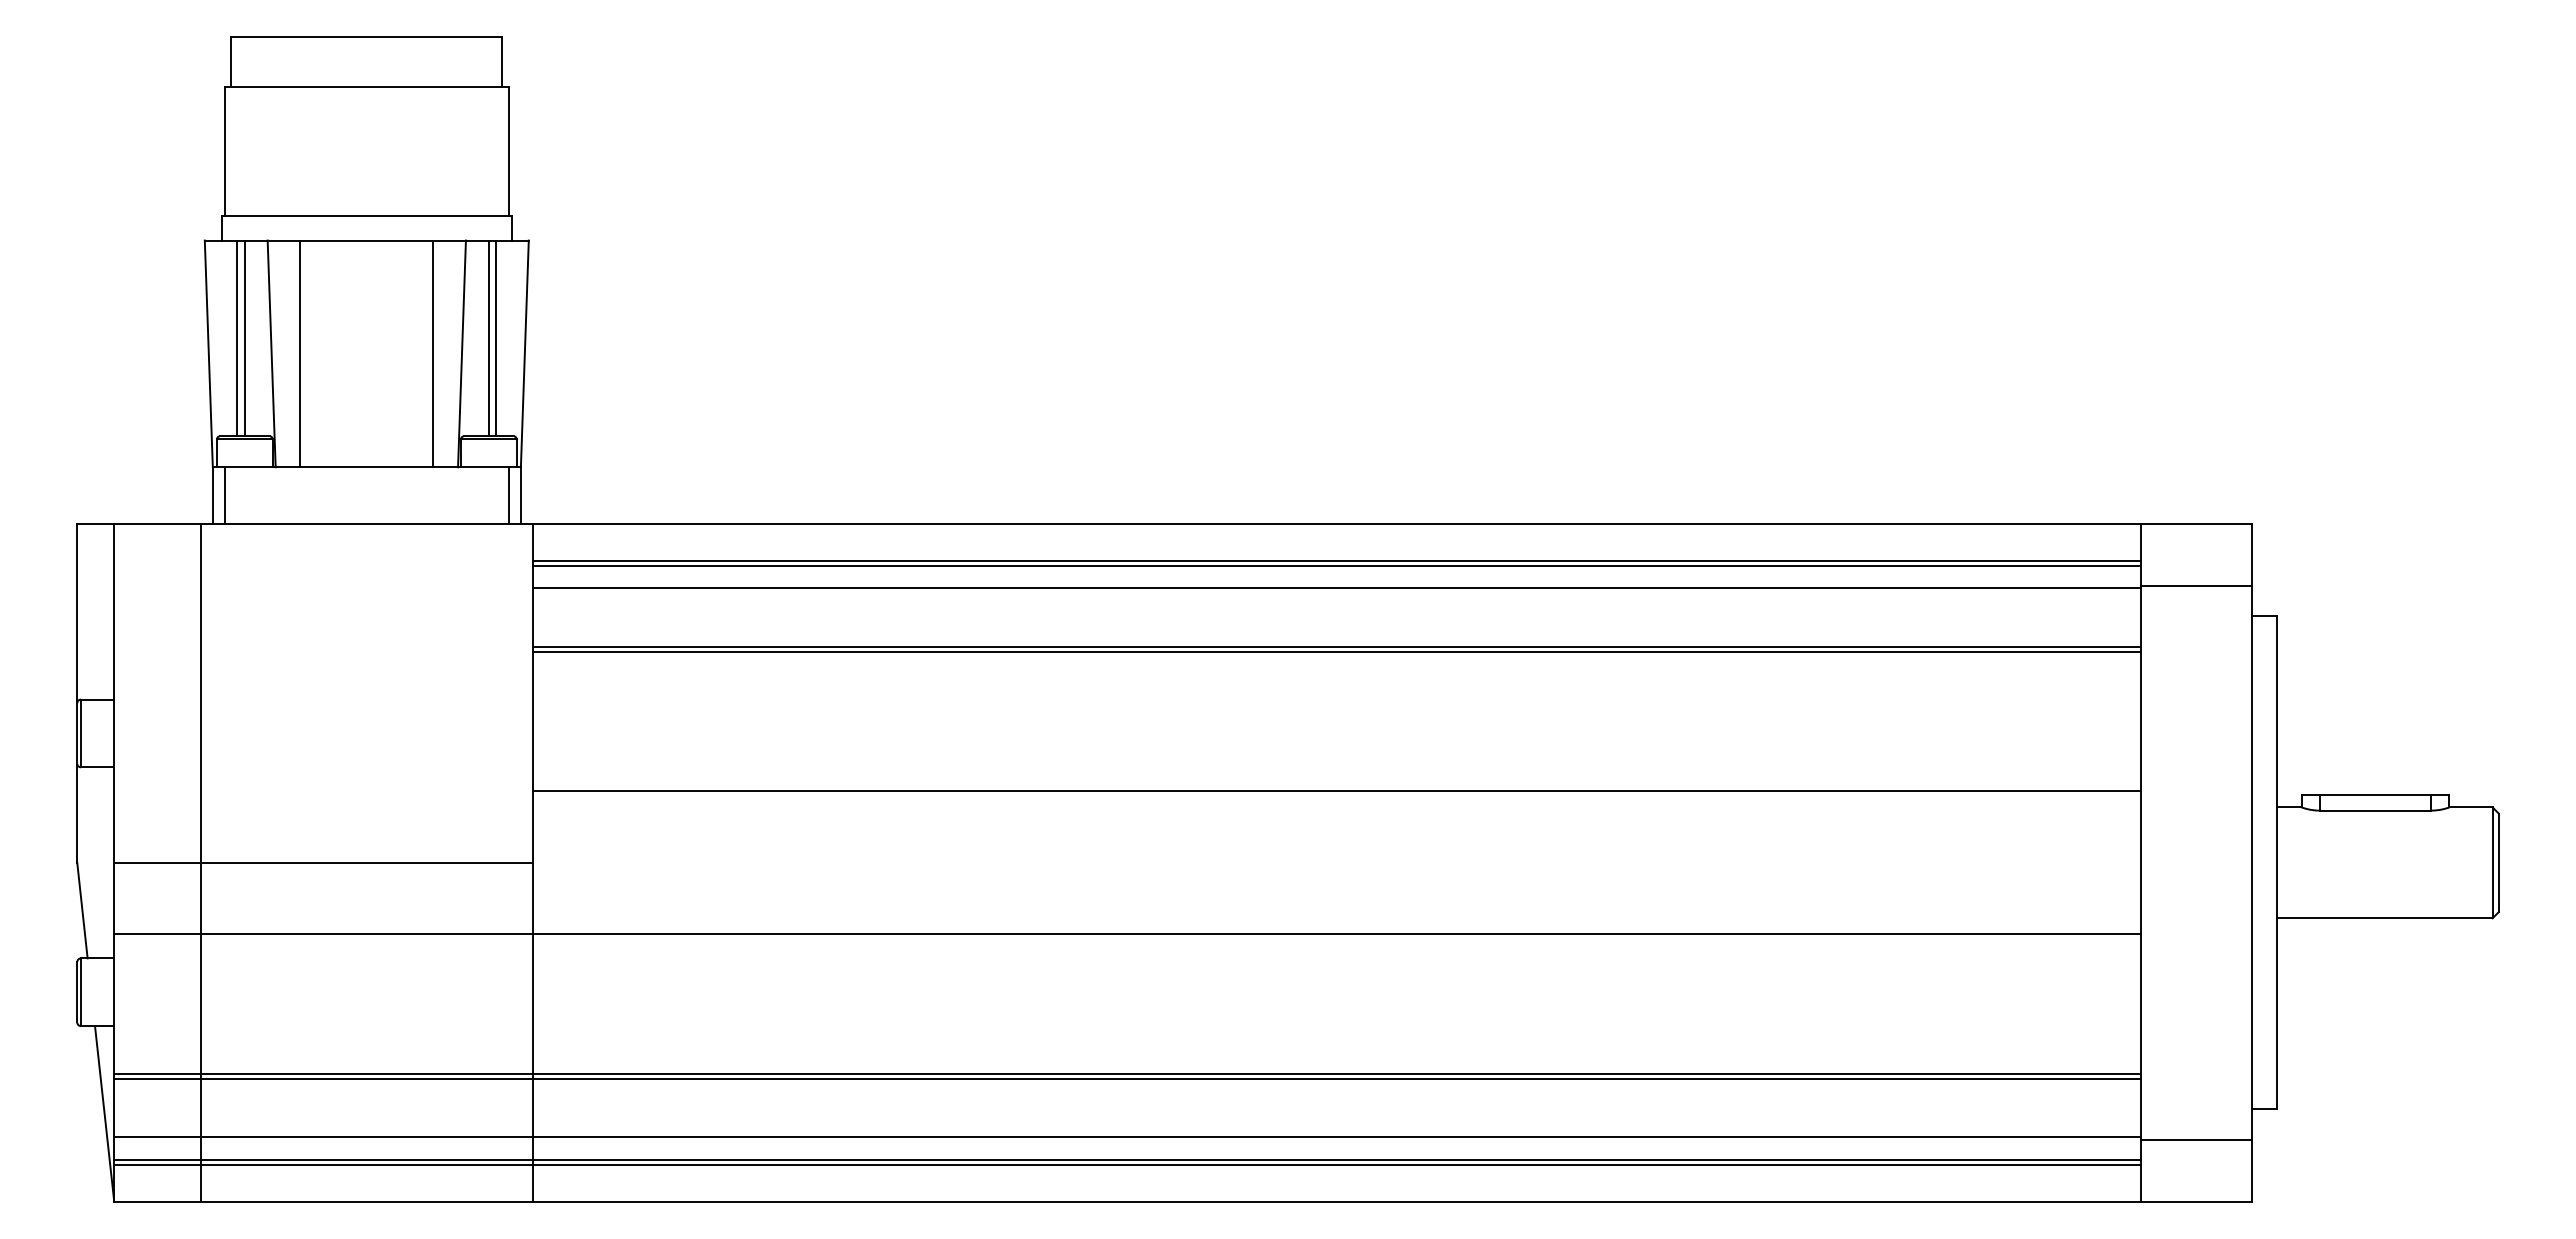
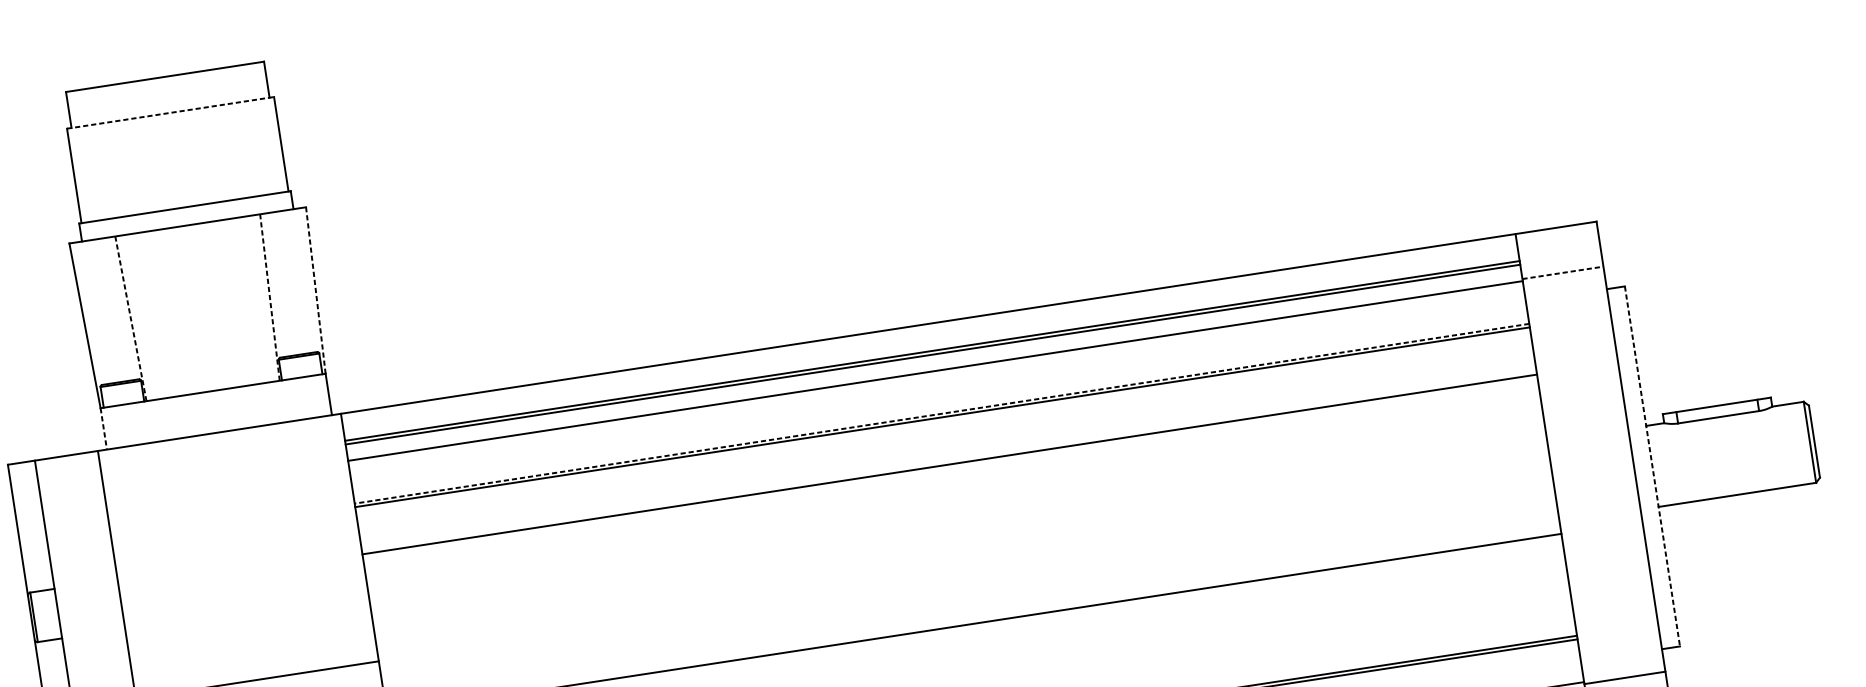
line: (366, 86) -> (170, 112), solid -> dashed
line: (237, 338) -> (104, 311), removed
line: (244, 338) -> (109, 310), removed
line: (488, 338) -> (287, 283), removed
line: (496, 338) -> (293, 282), removed
line: (300, 353) -> (151, 315), removed
line: (433, 353) -> (249, 300), removed
line: (462, 353) -> (270, 297), solid -> dashed
line: (524, 353) -> (315, 290), solid -> dashed
line: (271, 354) -> (130, 319), solid -> dashed
line: (225, 495) -> (113, 427), removed
line: (508, 495) -> (319, 395), removed
line: (212, 496) -> (103, 429), solid -> dashed
line: (2197, 585) -> (1563, 272), solid -> dashed
line: (1336, 646) -> (941, 413), solid -> dashed
line: (1337, 791) -> (949, 464), moved
line: (2276, 863) -> (1652, 466), solid -> dashed

